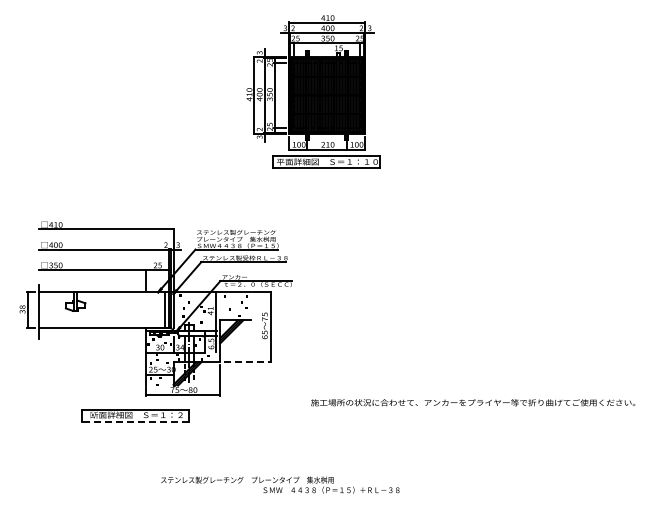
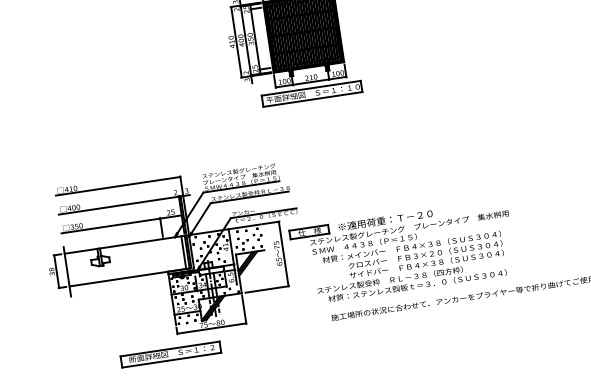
part: (397, 344) -> (403, 252), added
line: (247, 362) -> (267, 289), dashed -> solid
line: (135, 422) -> (171, 360), dashed -> solid

